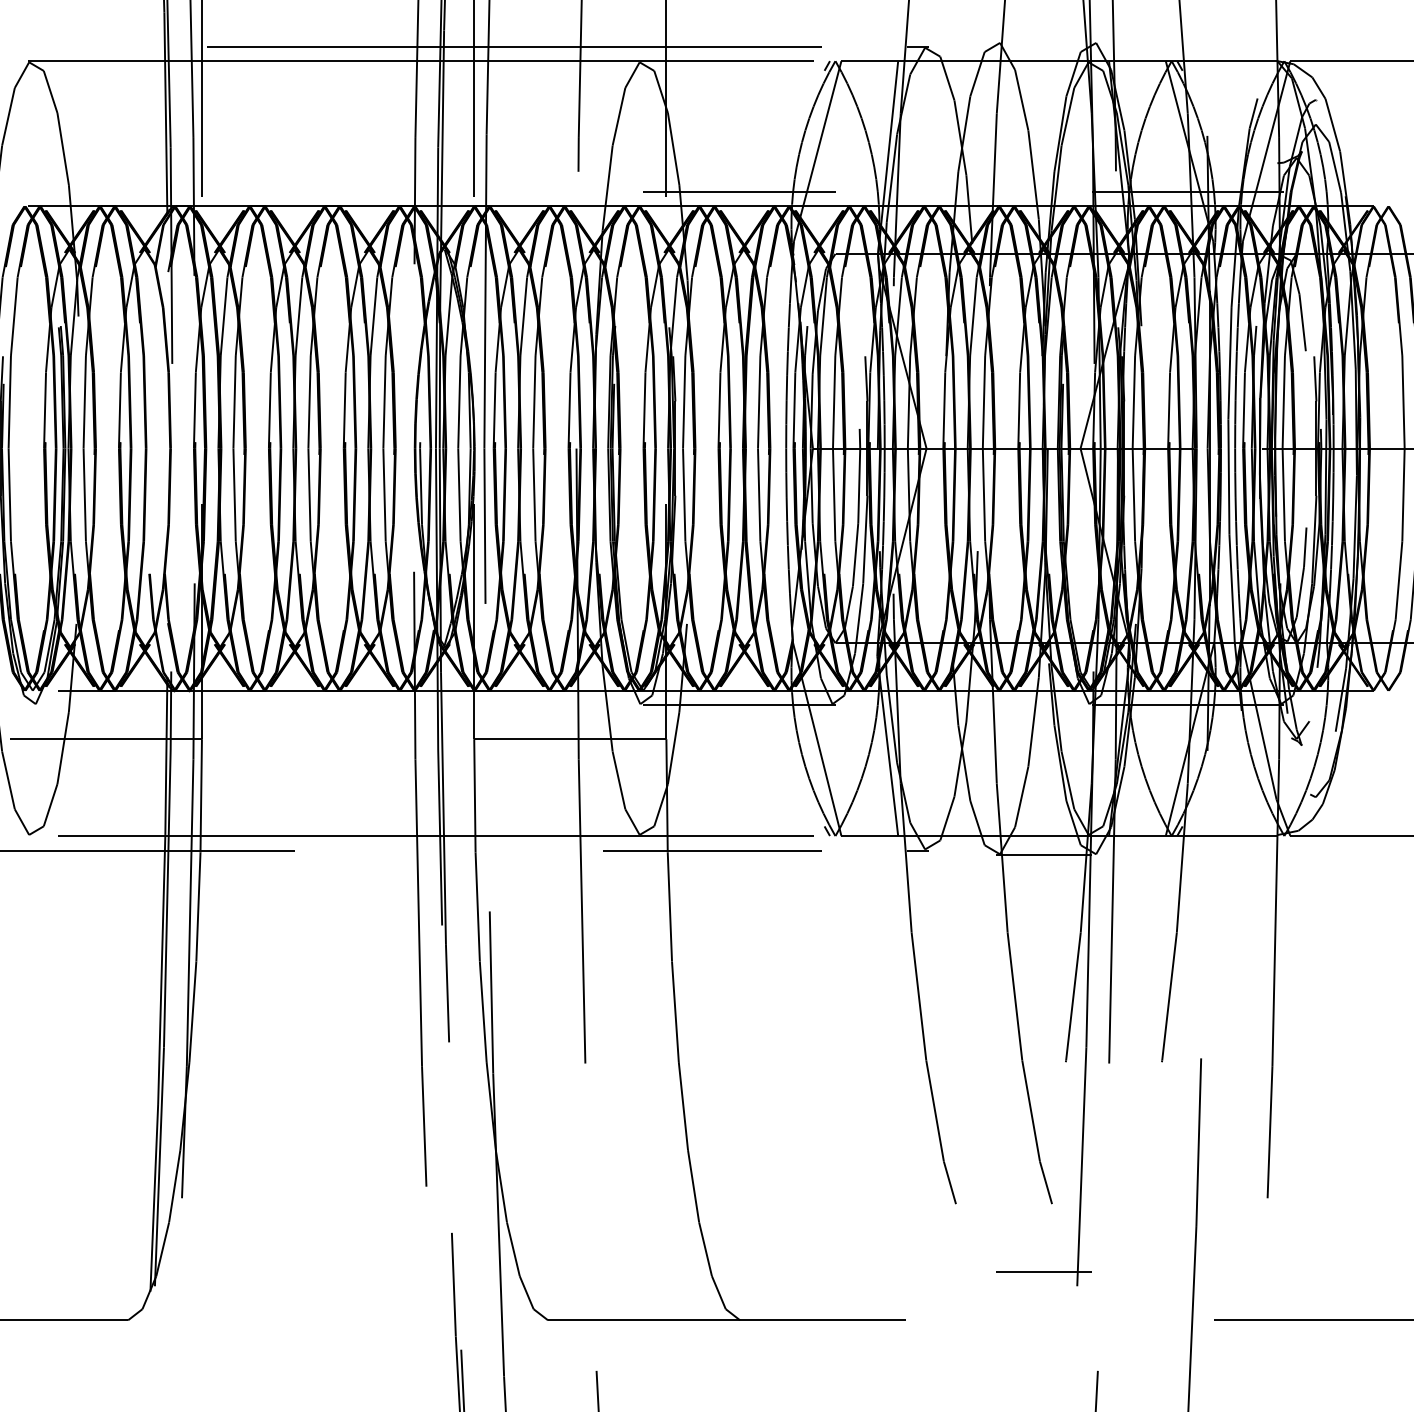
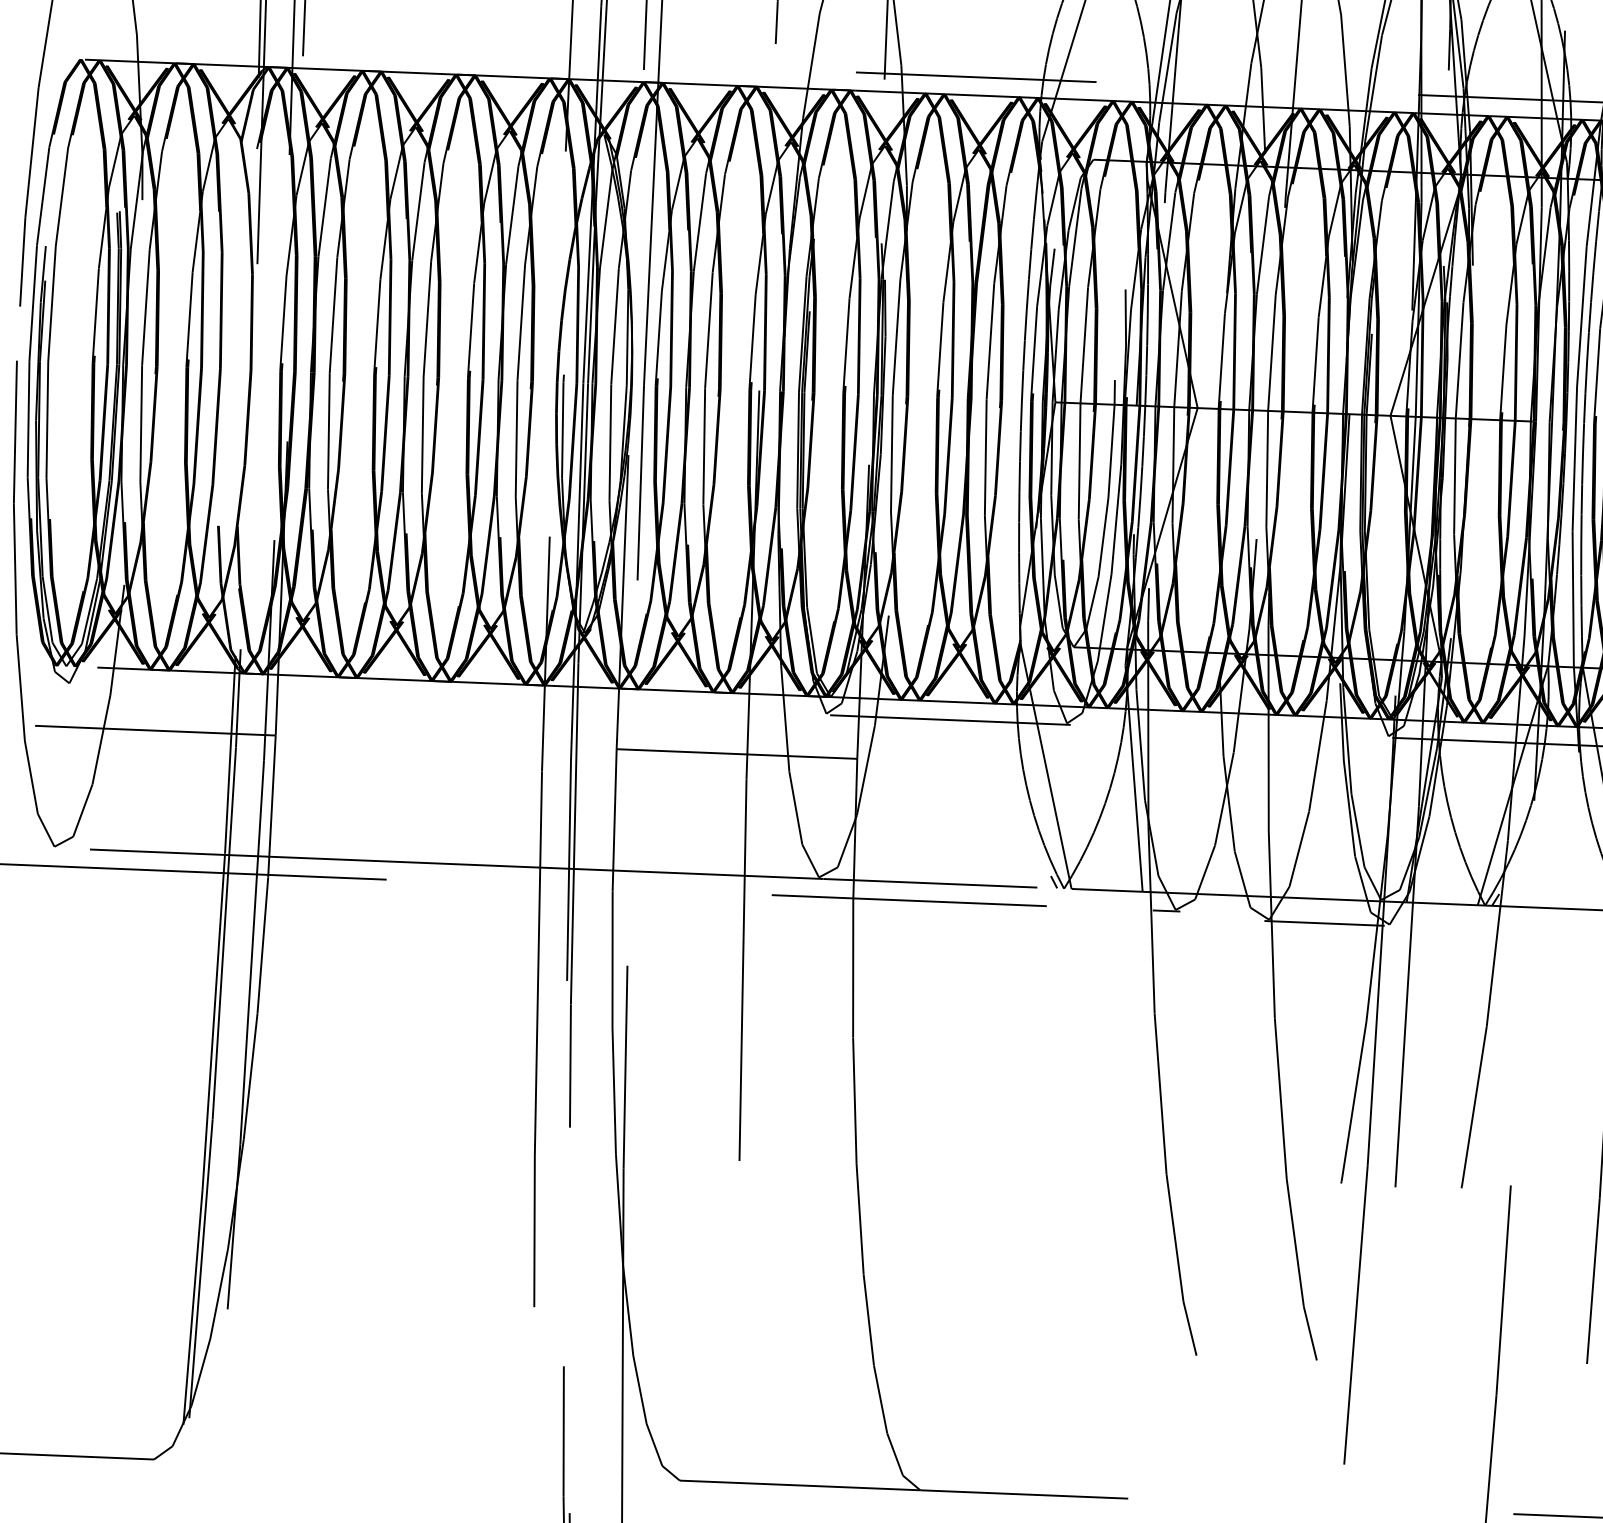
line: (1044, 1271) -> (1303, 1444), removed

